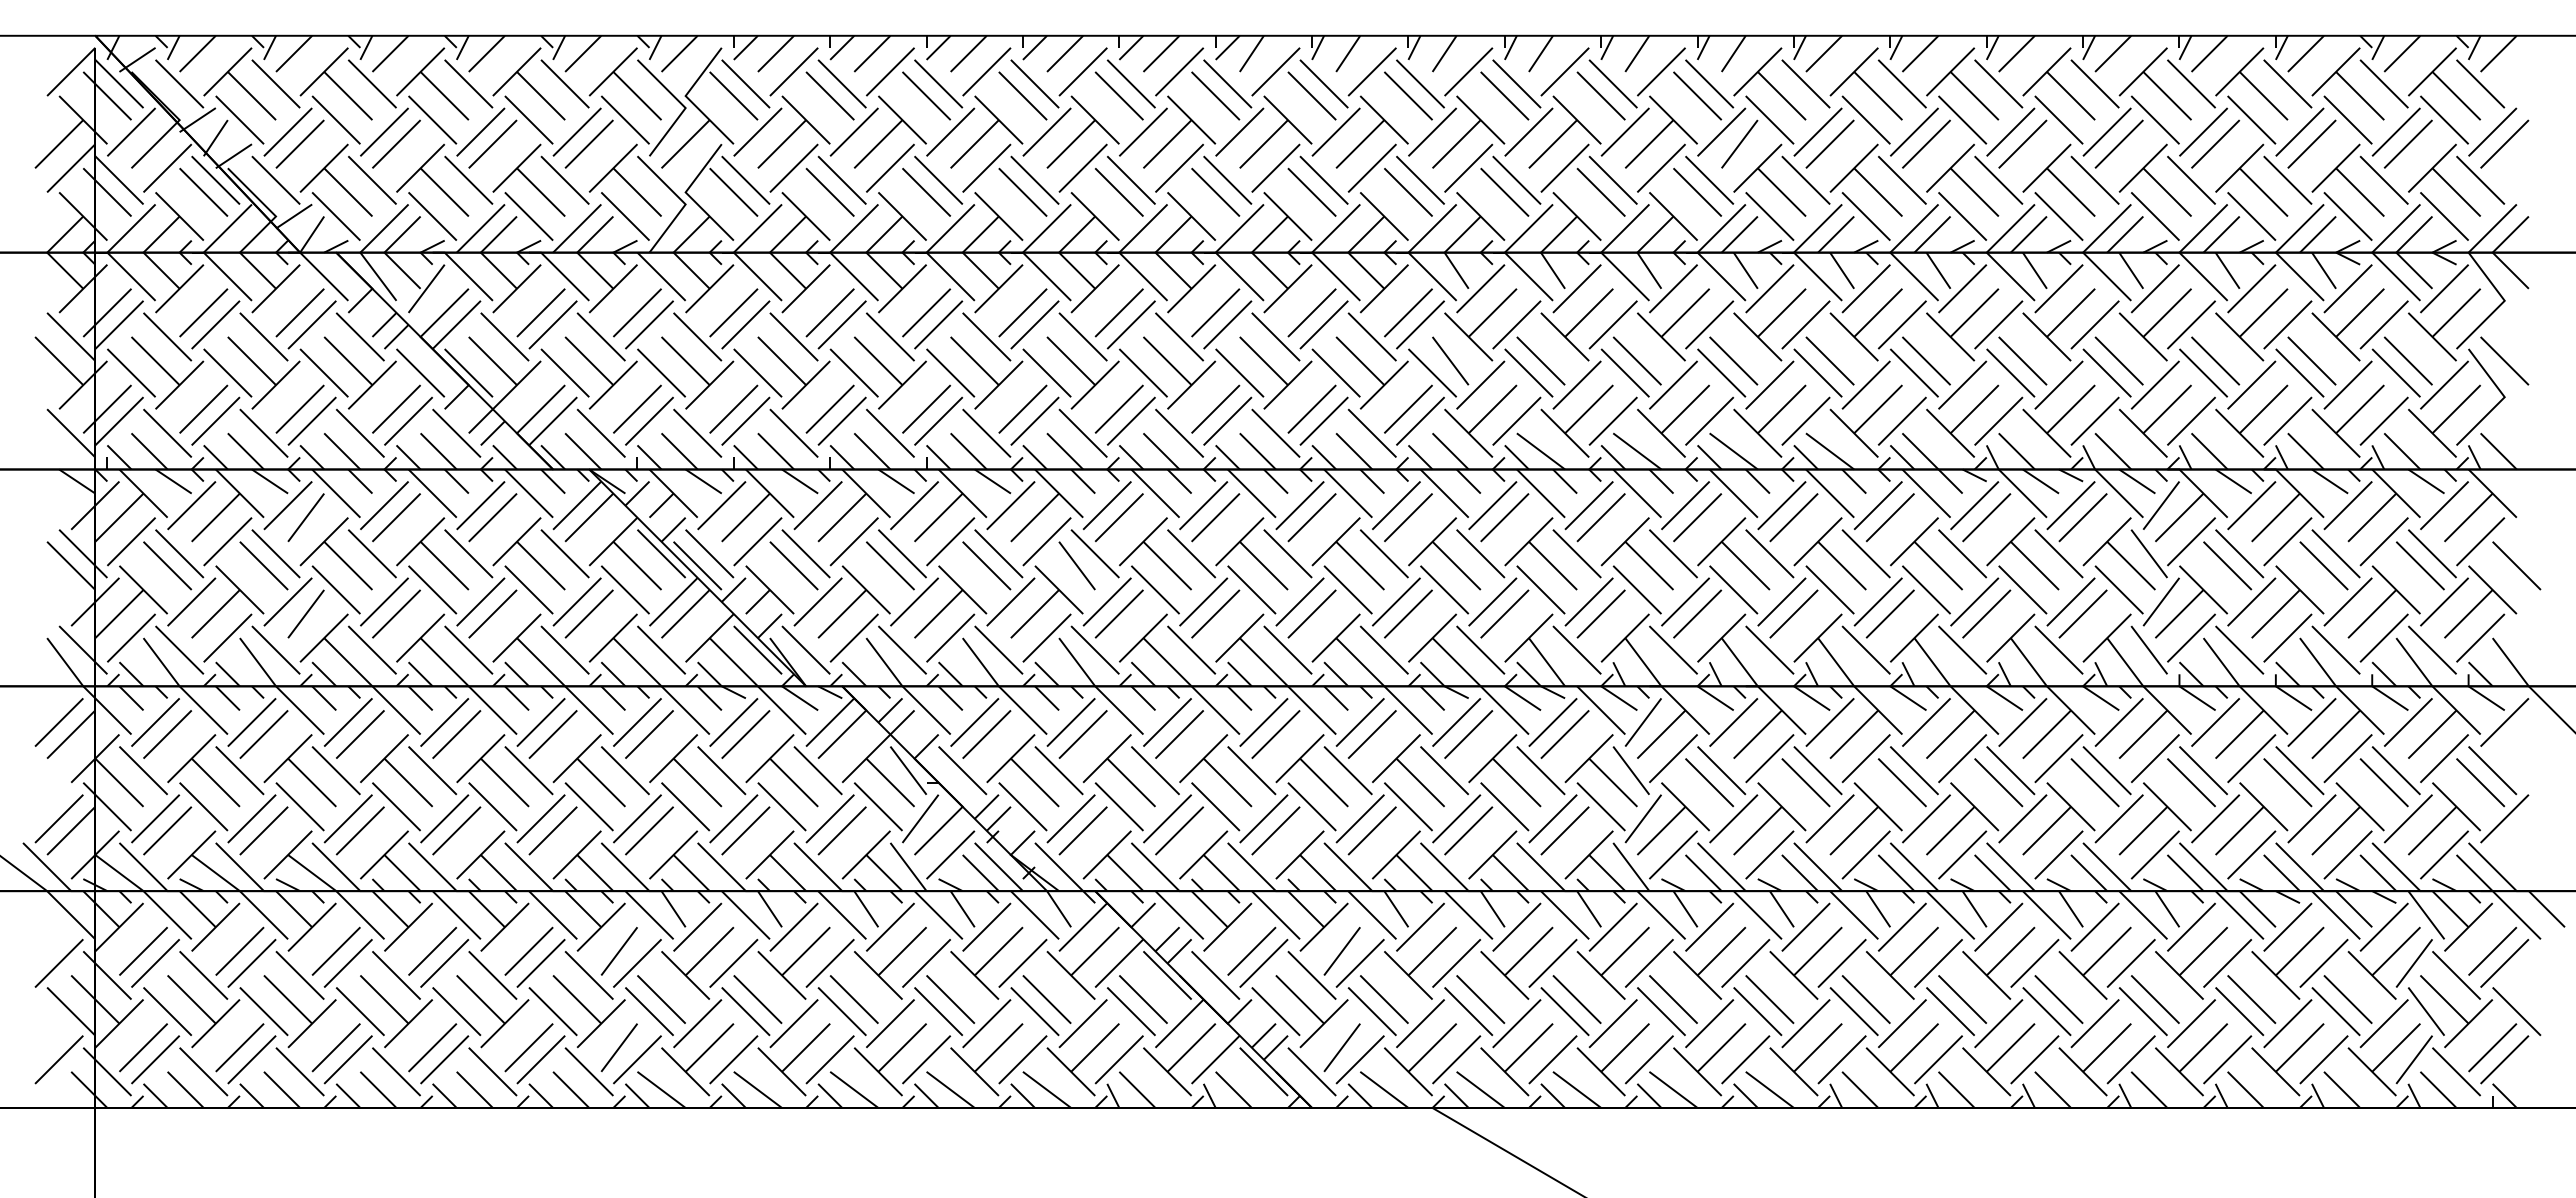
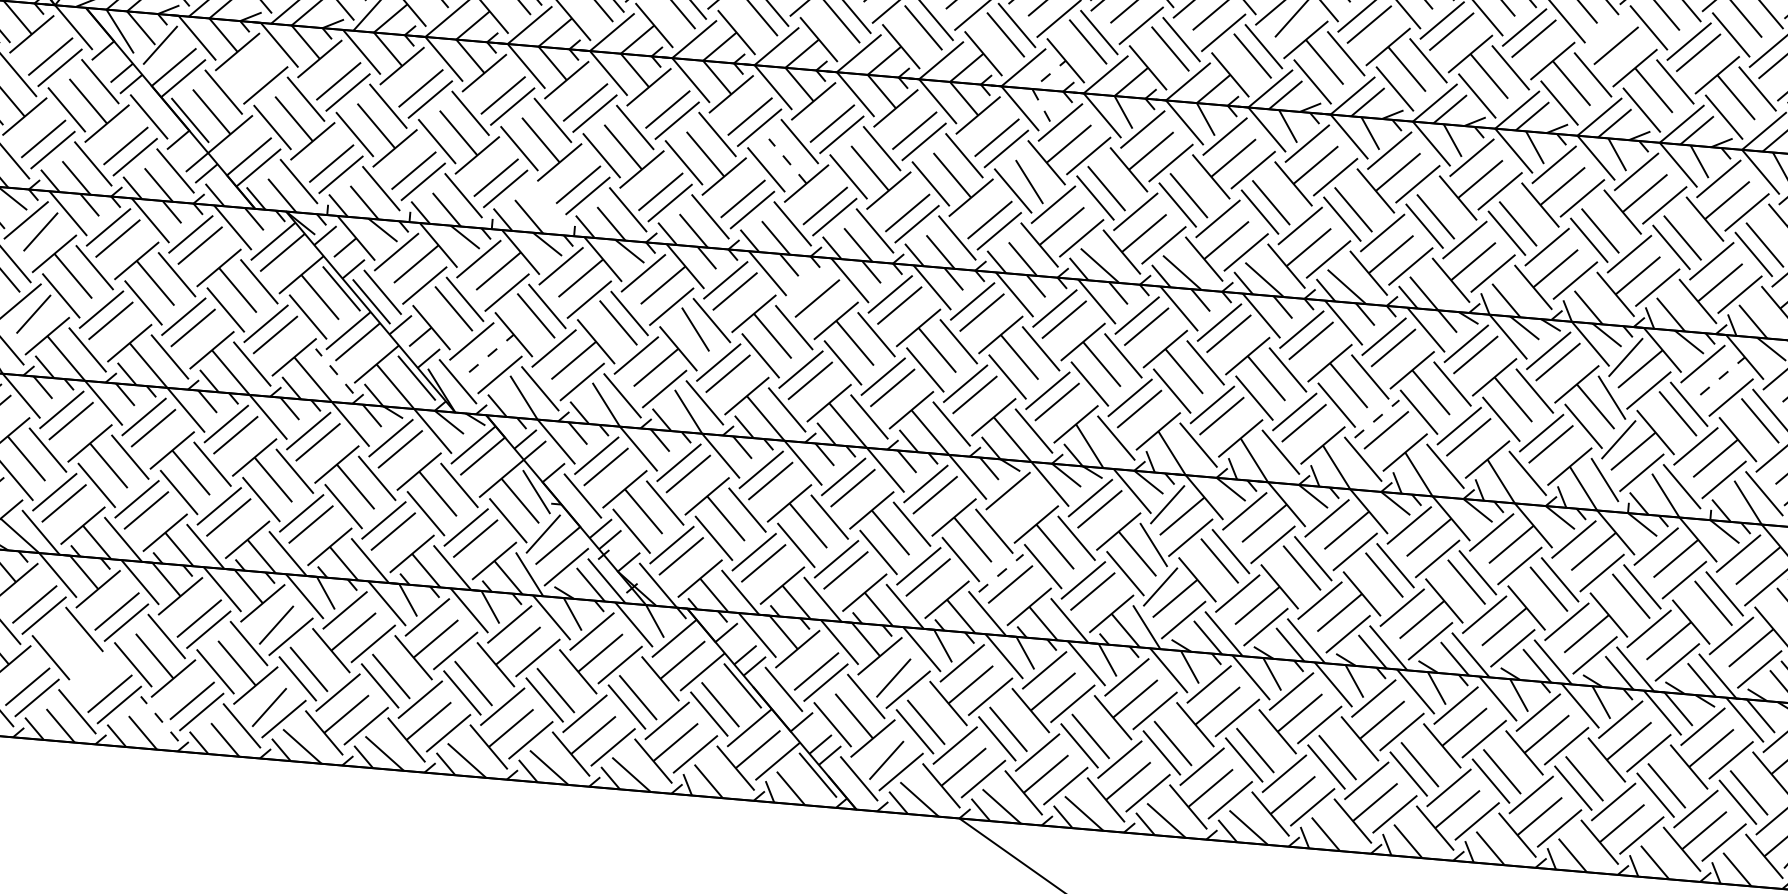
line: (2106, 131) -> (1606, 34), removed
line: (1447, 249) -> (1035, 86), solid -> dashed
line: (540, 312) -> (255, 73), removed
line: (1167, 360) -> (787, 160), solid -> dashed
line: (890, 433) -> (545, 202), removed
line: (1203, 505) -> (807, 287), removed
line: (2276, 517) -> (1723, 376), solid -> dashed
line: (1878, 601) -> (1377, 418), solid -> dashed
line: (842, 613) -> (491, 353), solid -> dashed
line: (661, 649) -> (334, 370), solid -> dashed
line: (1468, 734) -> (1017, 502), removed
line: (1457, 818) -> (1001, 573), solid -> dashed
part: (396, 1011) -> (81, 660), removed
line: (492, 1071) -> (159, 718), solid -> dashed

